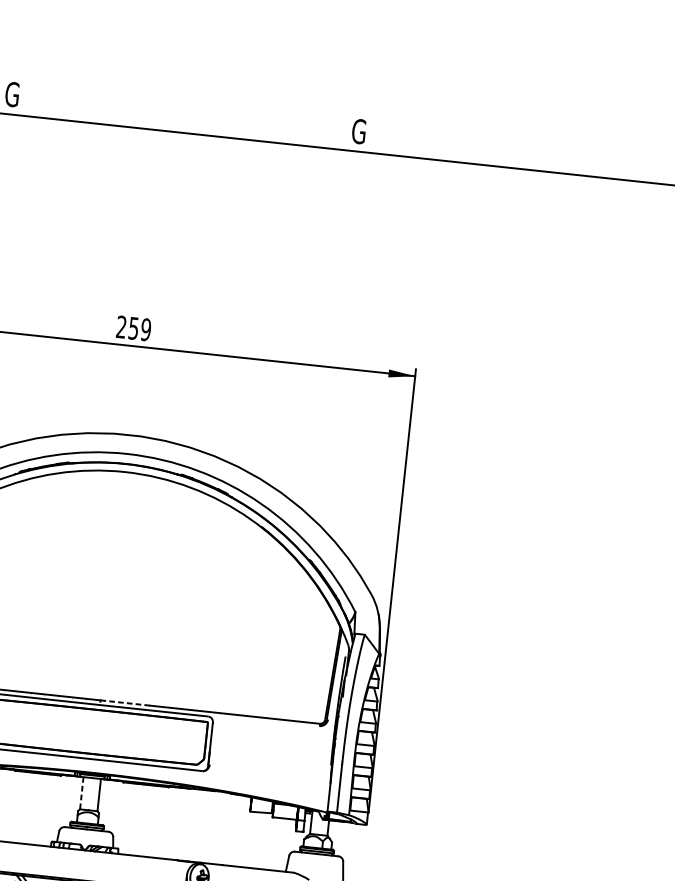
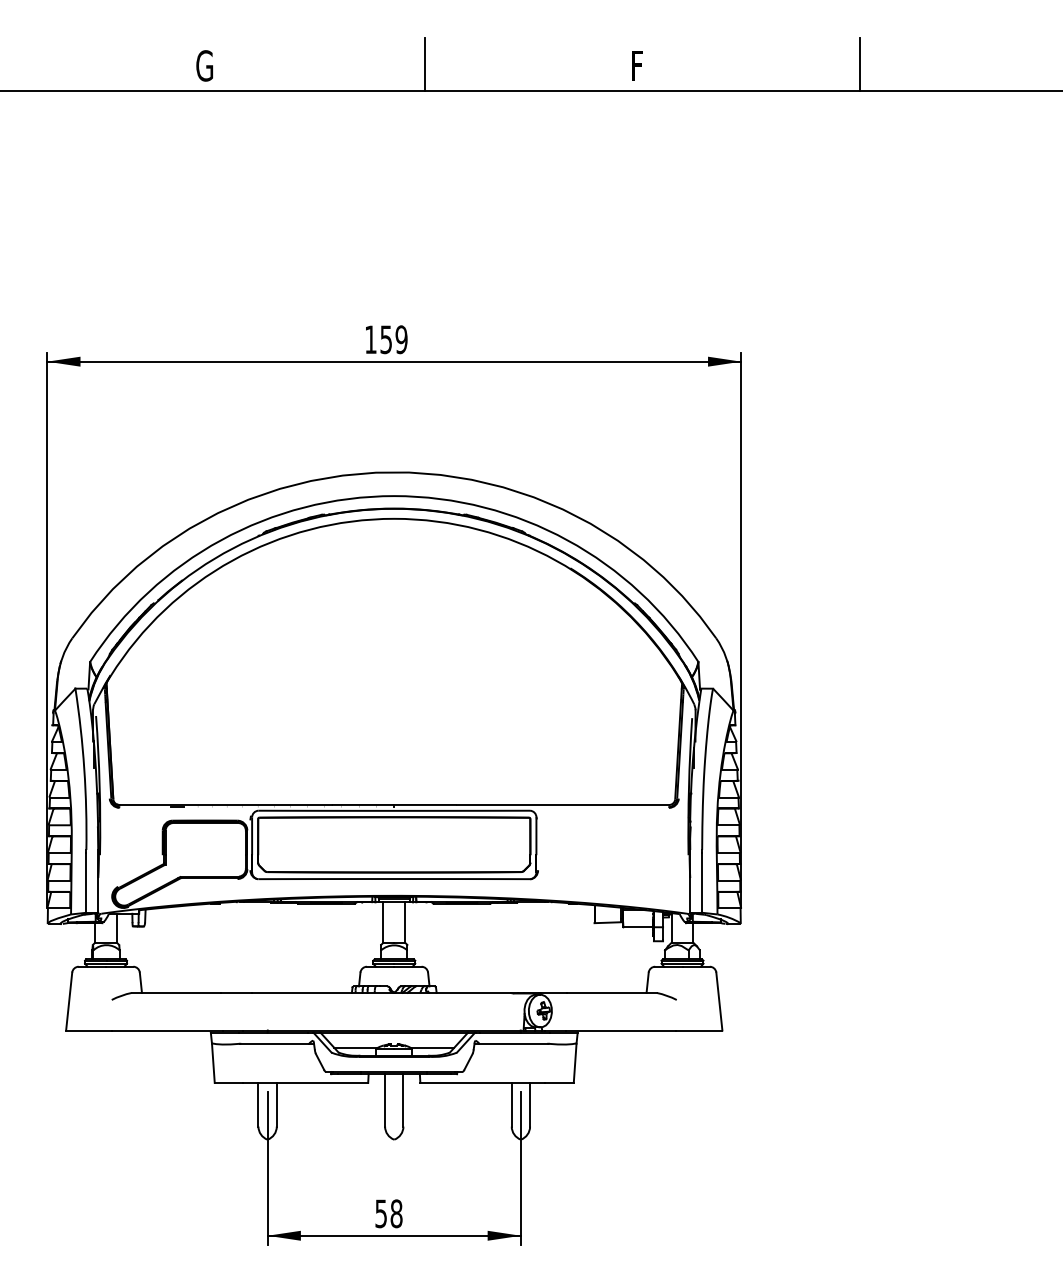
line: (188, 112) -> (425, 64), added
text: (358, 131) -> (638, 65), G -> F
line: (534, 149) -> (859, 64), added
text: (121, 326) -> (370, 339), 259 -> 159
line: (125, 702) -> (425, 804), dashed -> solid
line: (81, 794) -> (383, 923), dashed -> solid

